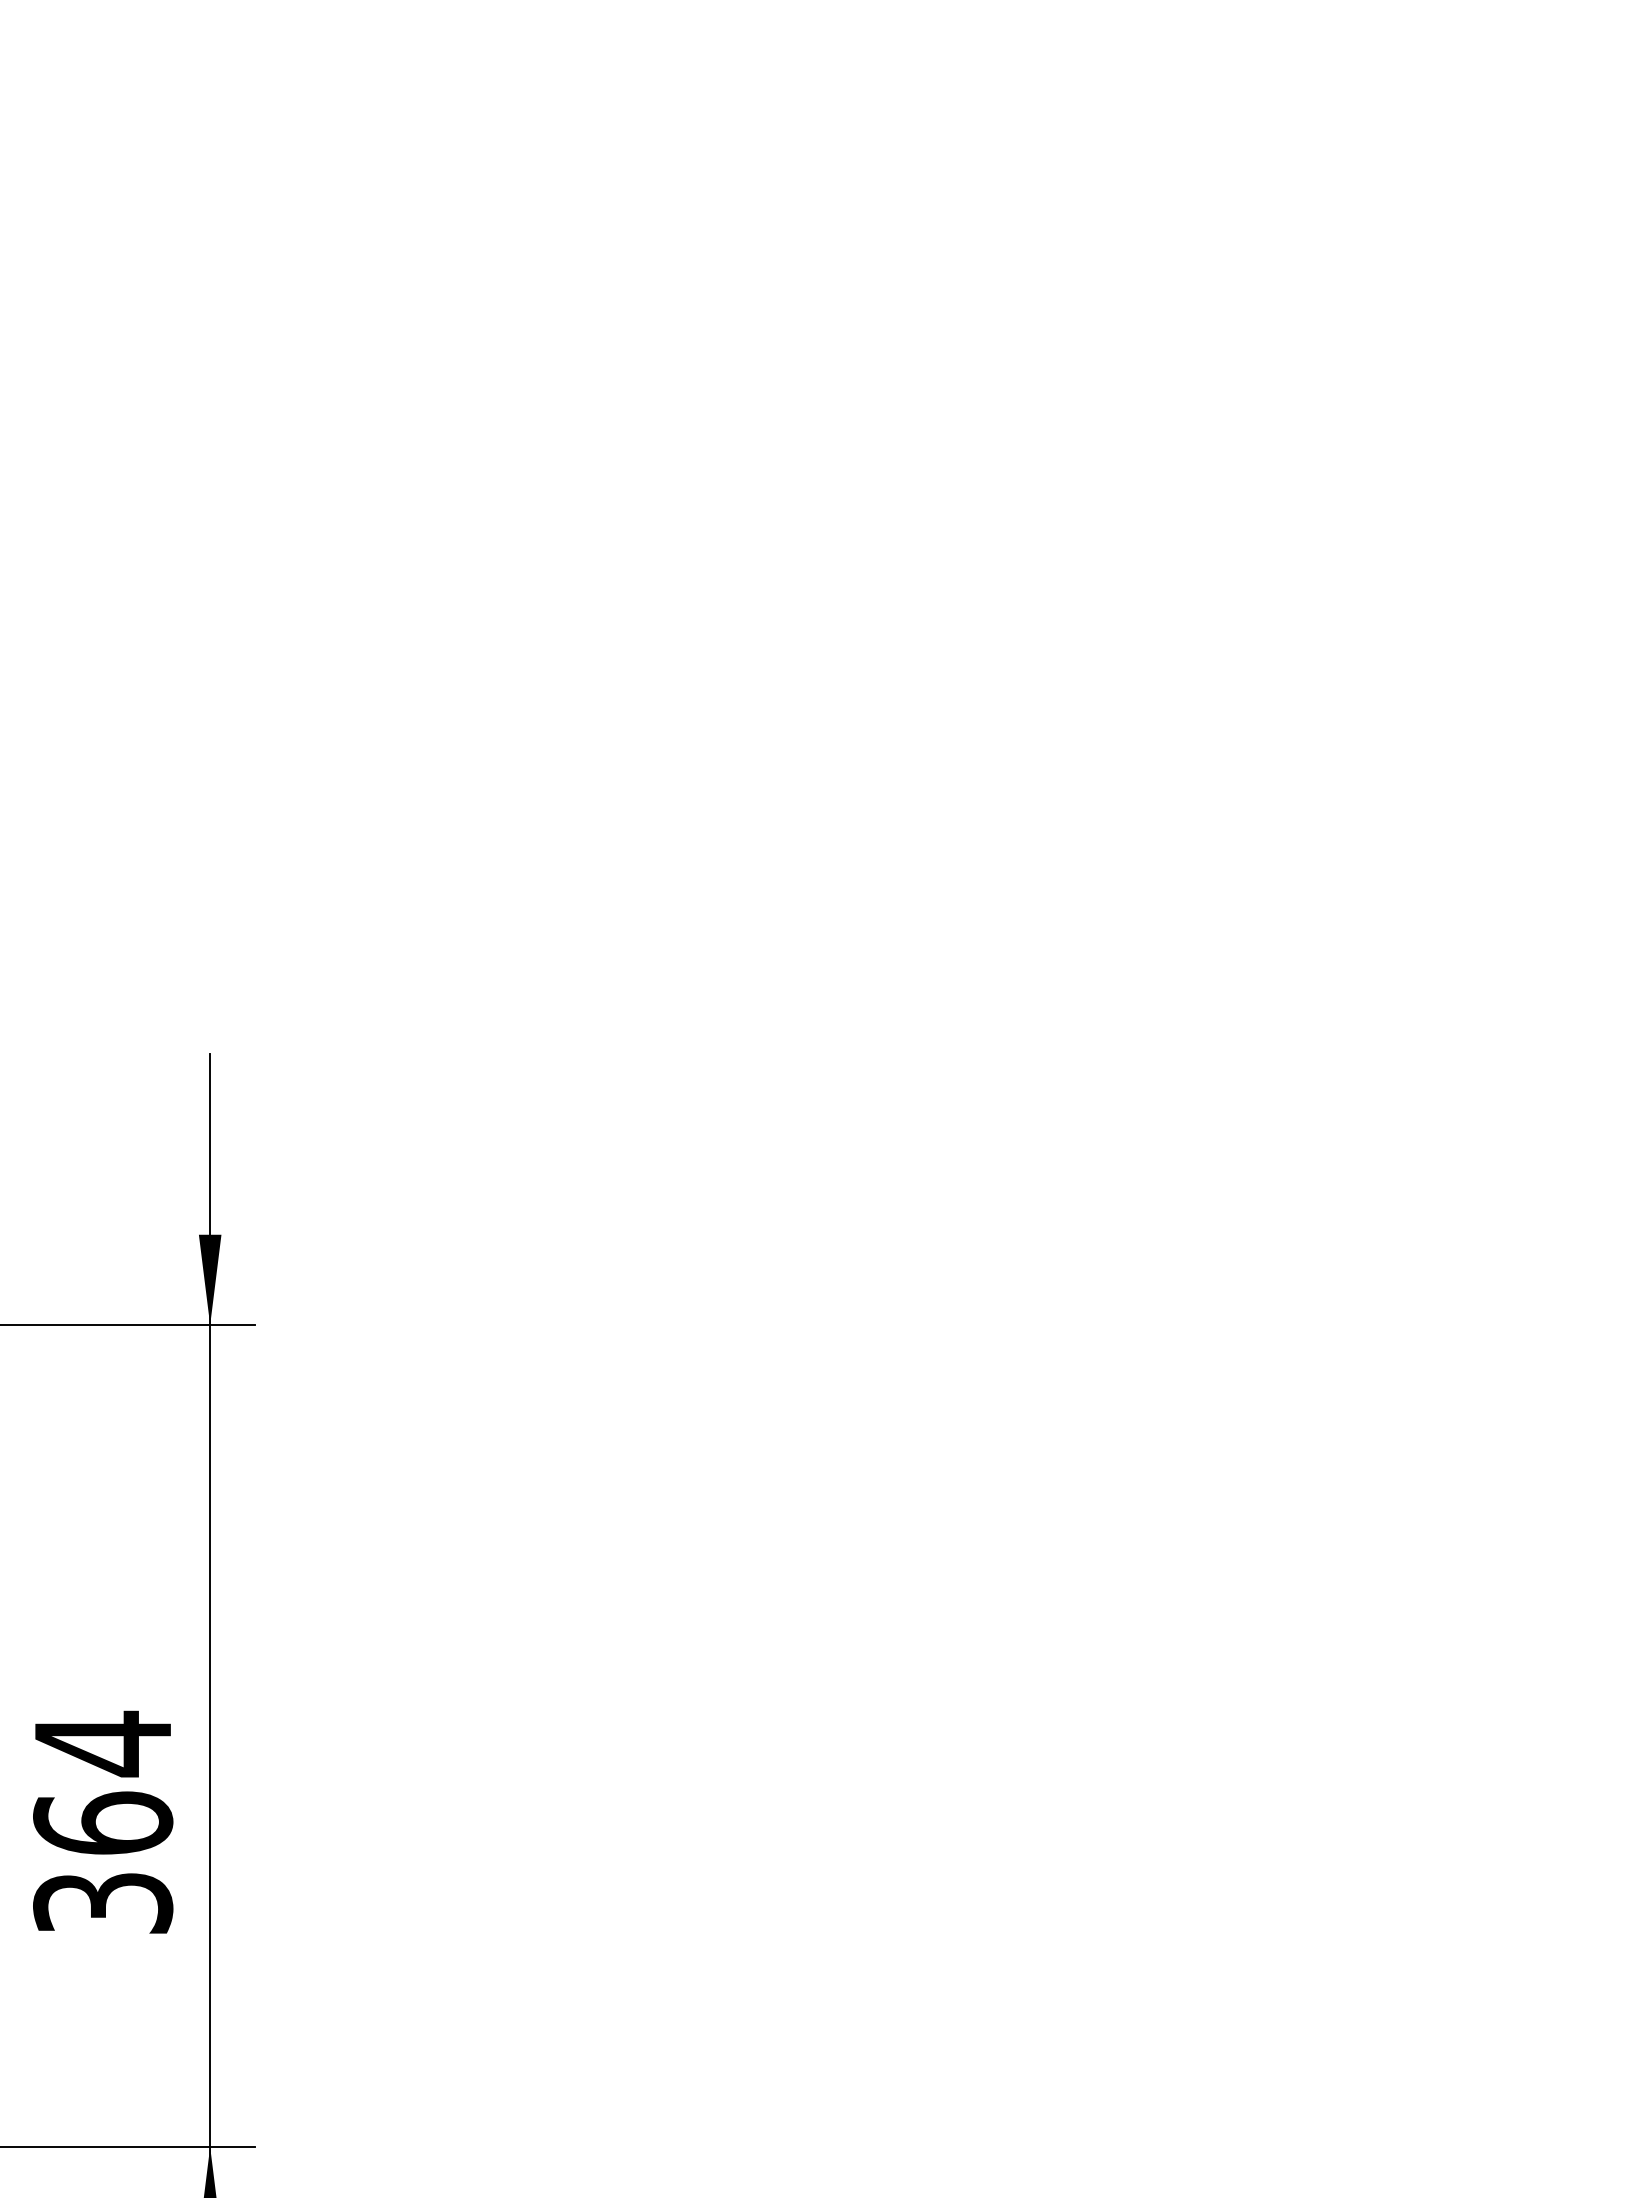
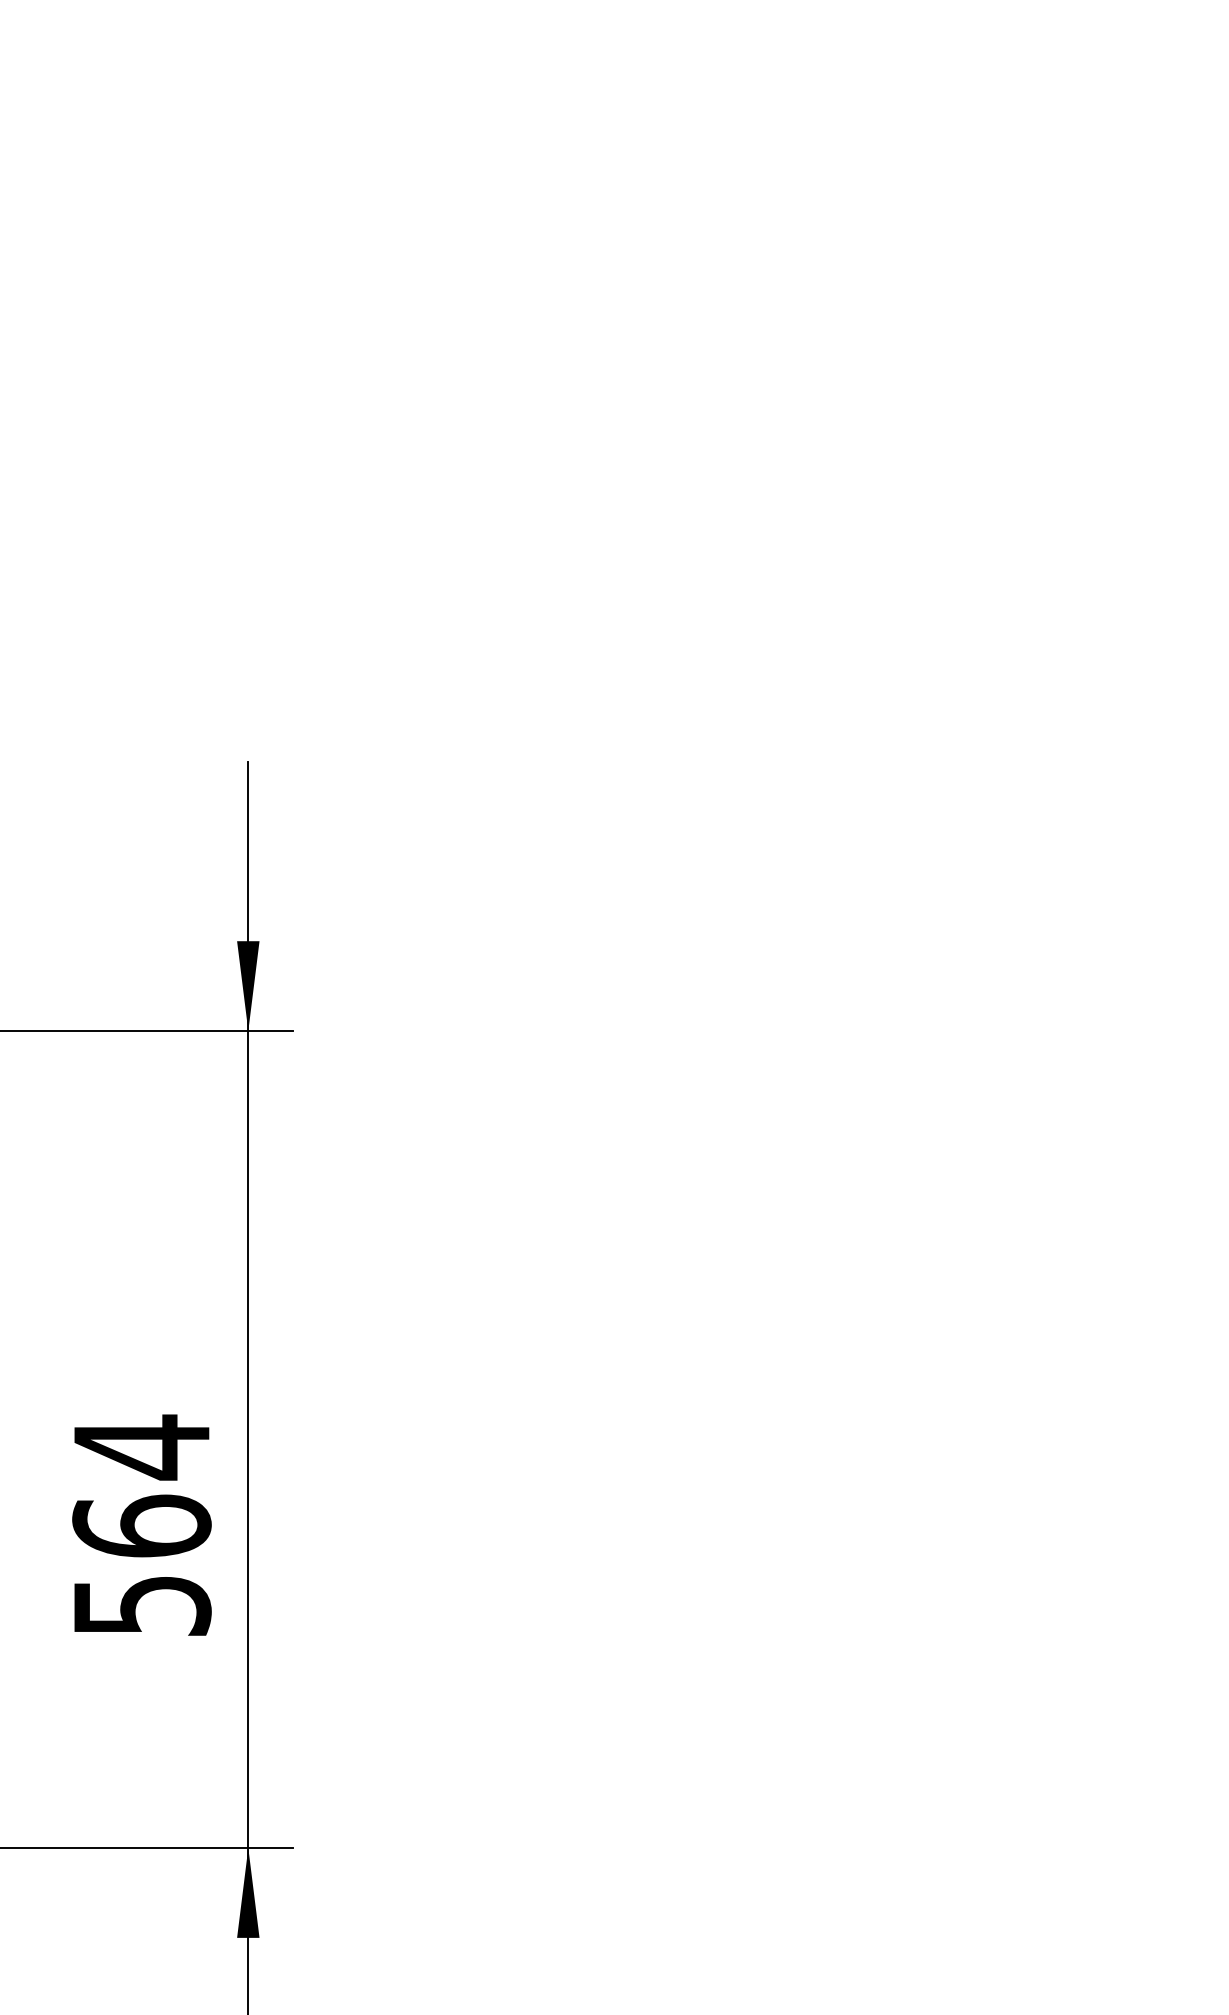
text: (103, 1903) -> (142, 1605), 364 -> 564

